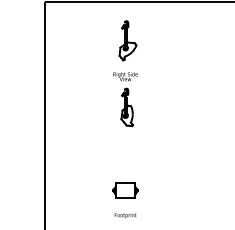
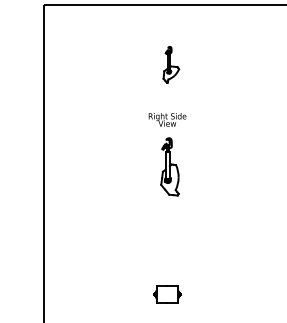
part: (127, 40) -> (170, 64), size x0.6
part: (125, 190) -> (167, 294), size x0.7

